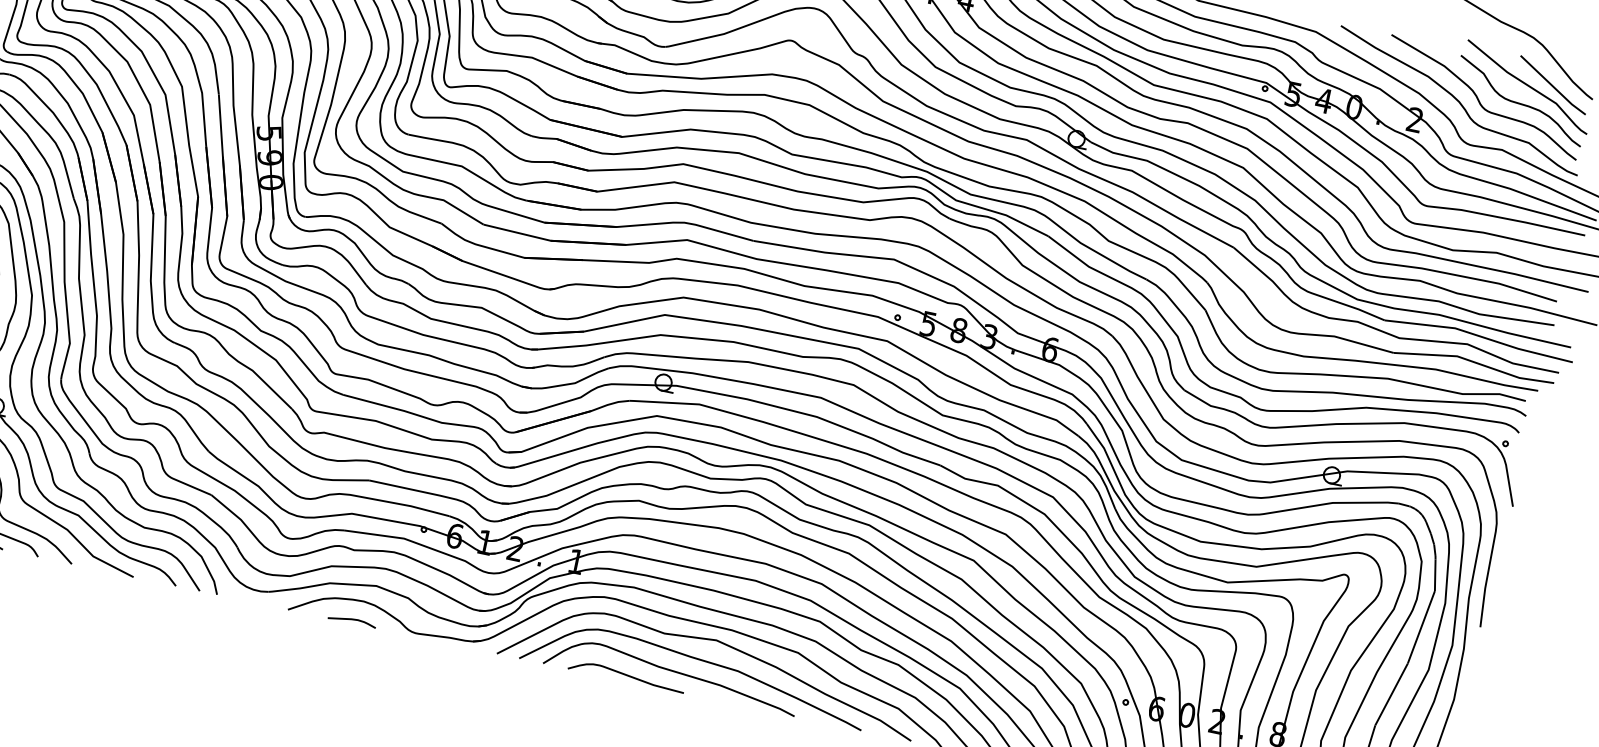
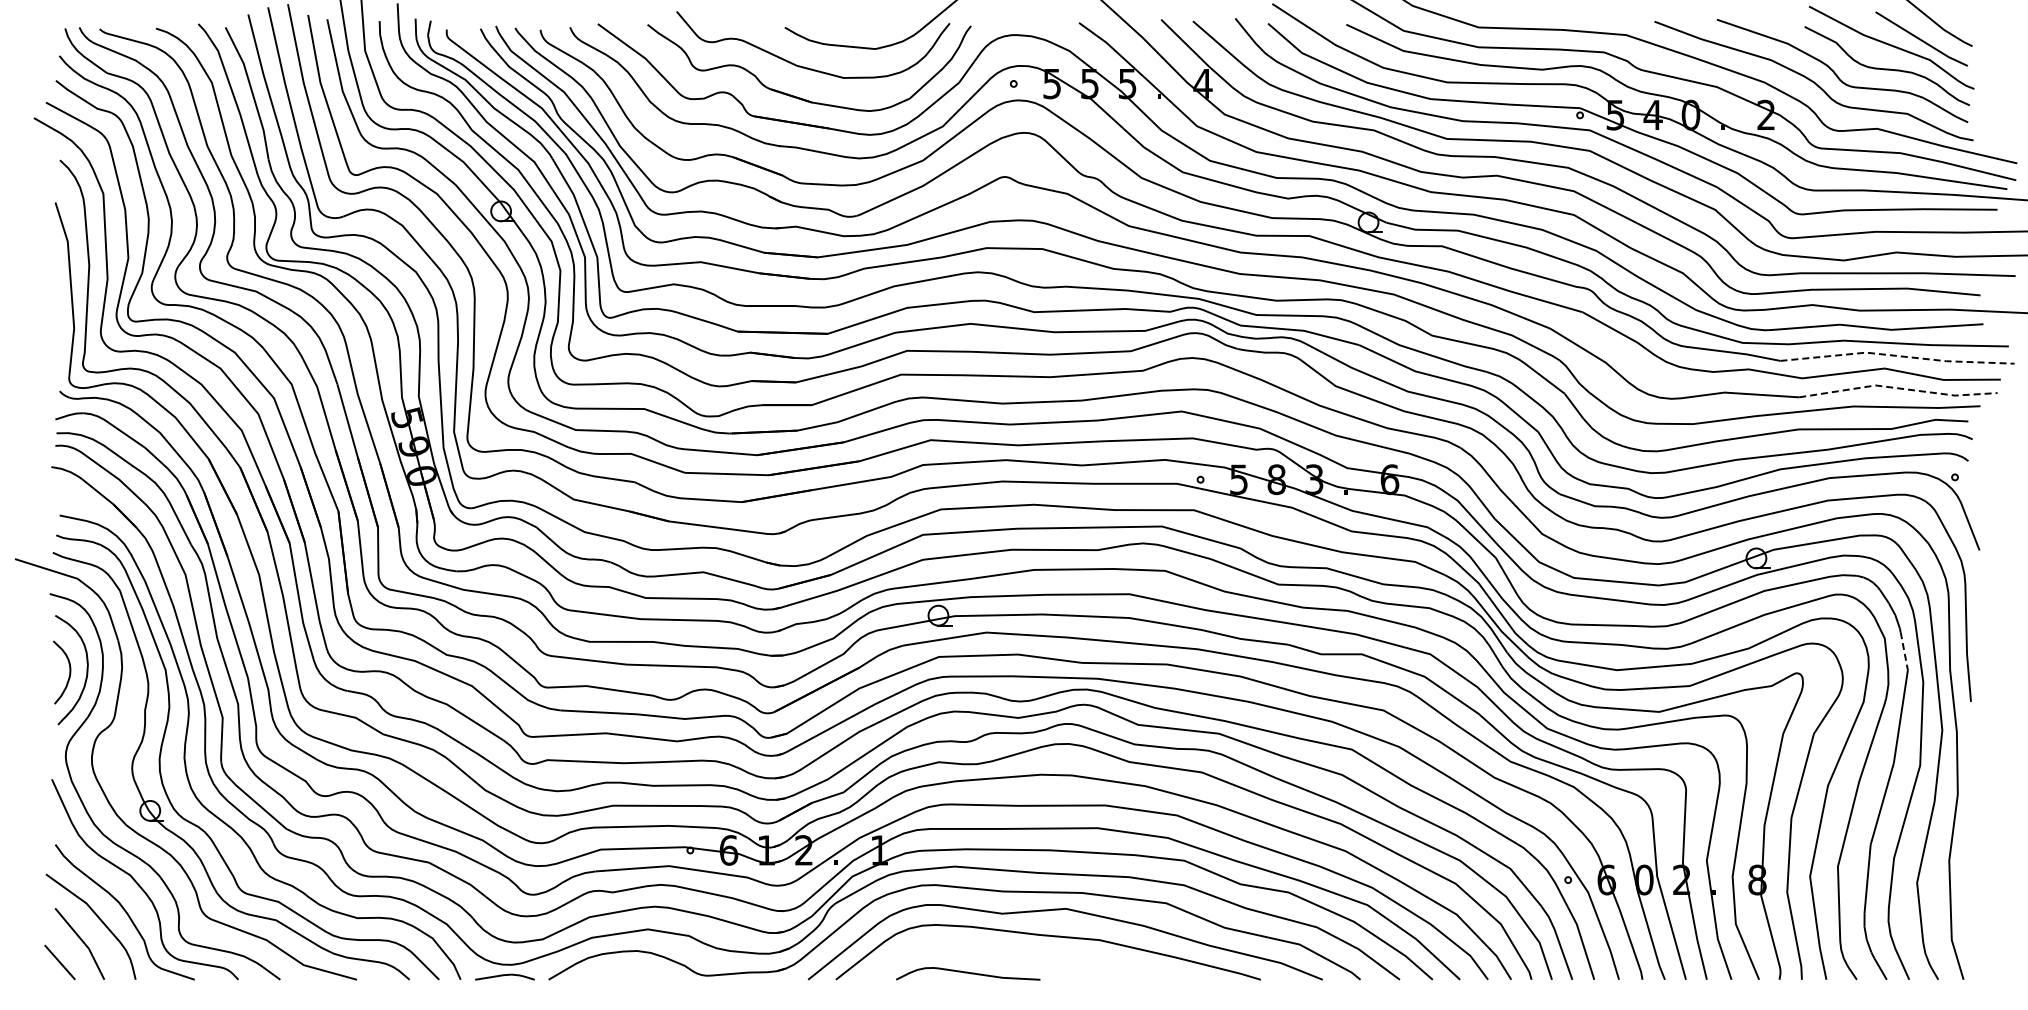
line: (1479, 336) -> (1897, 356), solid -> dashed
line: (1475, 362) -> (1898, 388), solid -> dashed
line: (1435, 575) -> (1904, 651), solid -> dashed
curve: (352, 619) -> (504, 975), moved
curve: (672, 672) -> (1021, 957), removed

